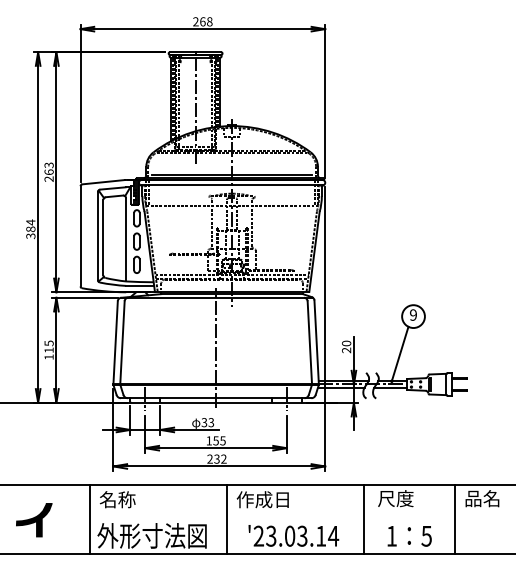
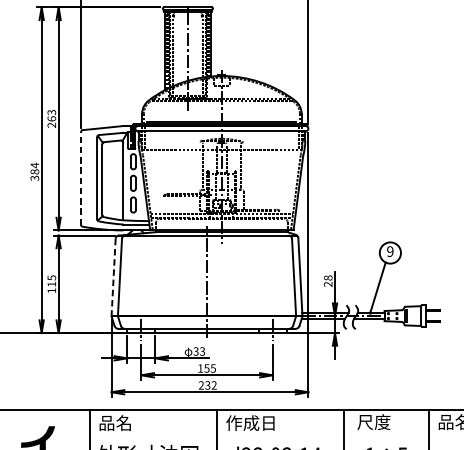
line: (80, 235) -> (80, 177), solid -> dashed
line: (115, 342) -> (113, 277), solid -> dashed
text: (346, 343) -> (328, 278), 20 -> 28
text: (117, 499) -> (115, 422), 名称 -> 品名

